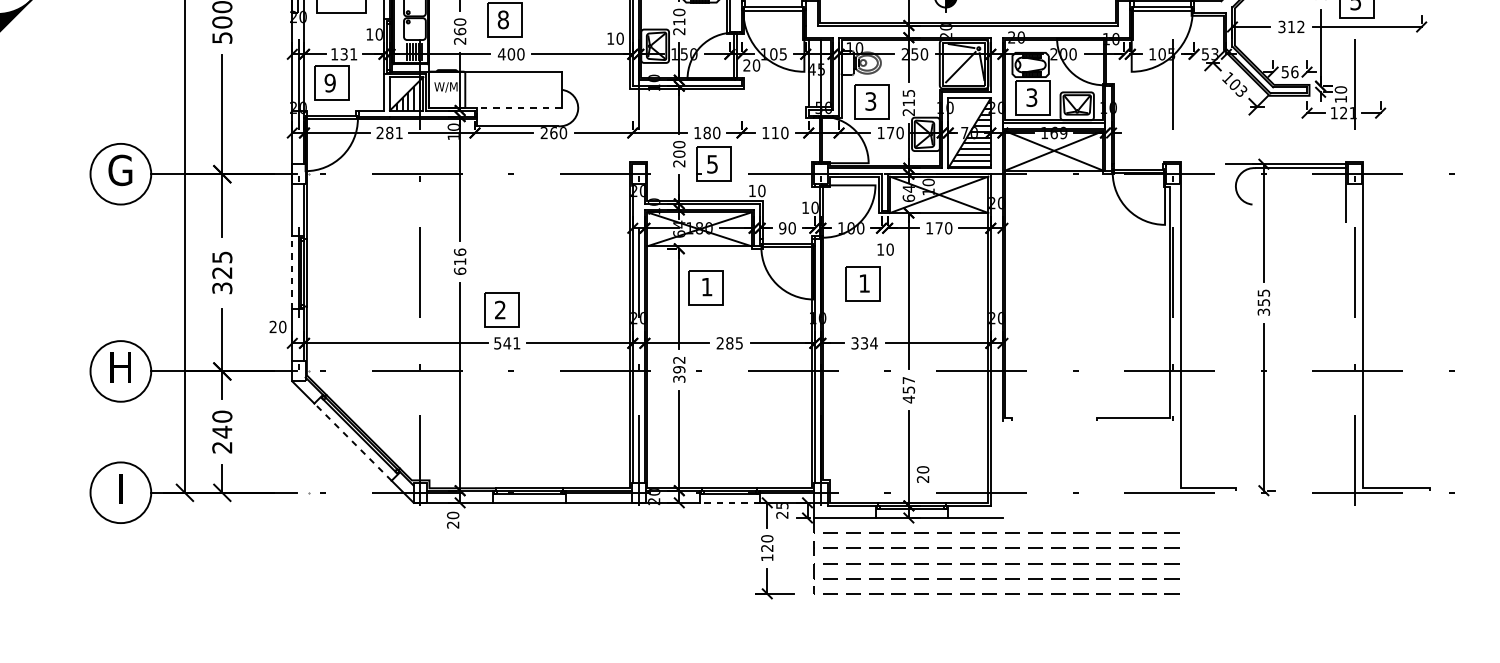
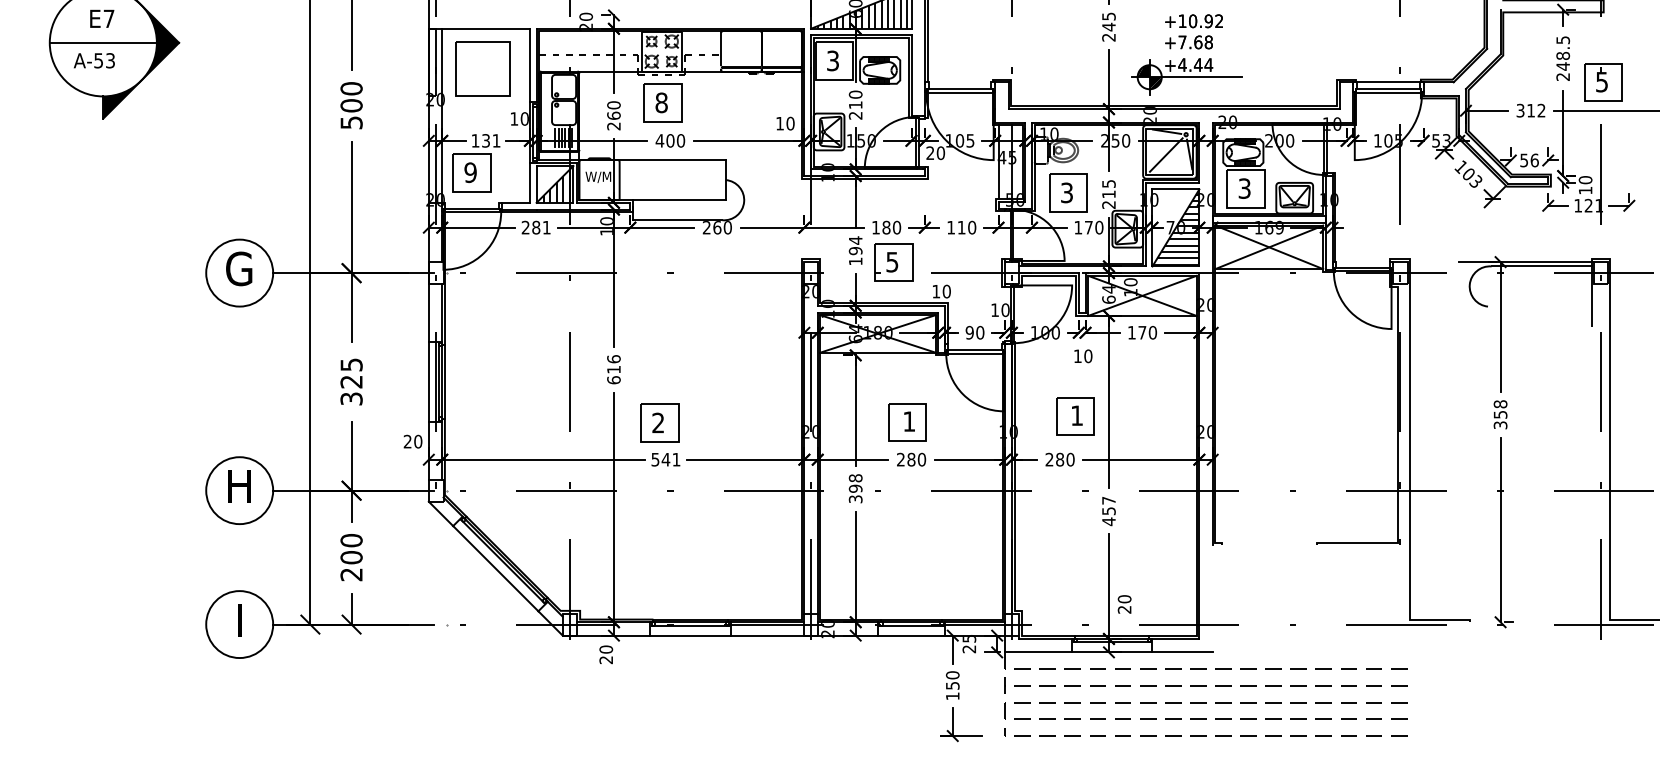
line: (518, 108) -> (678, 200), dashed -> solid
text: (679, 153) -> (855, 250), 200 -> 194
line: (292, 272) -> (428, 381), dashed -> solid
part: (863, 284) -> (1075, 416), moved
part: (705, 287) -> (907, 422), moved
text: (1263, 293) -> (1500, 404), 355 -> 358
text: (738, 343) -> (921, 459), 285 -> 280
text: (864, 343) -> (1059, 459), 334 -> 280
text: (679, 360) -> (855, 478), 392 -> 398
text: (222, 432) -> (351, 557), 240 -> 200
line: (352, 441) -> (495, 568), dashed -> solid
line: (728, 502) -> (910, 635), dashed -> solid
text: (767, 548) -> (952, 685), 120 -> 150

